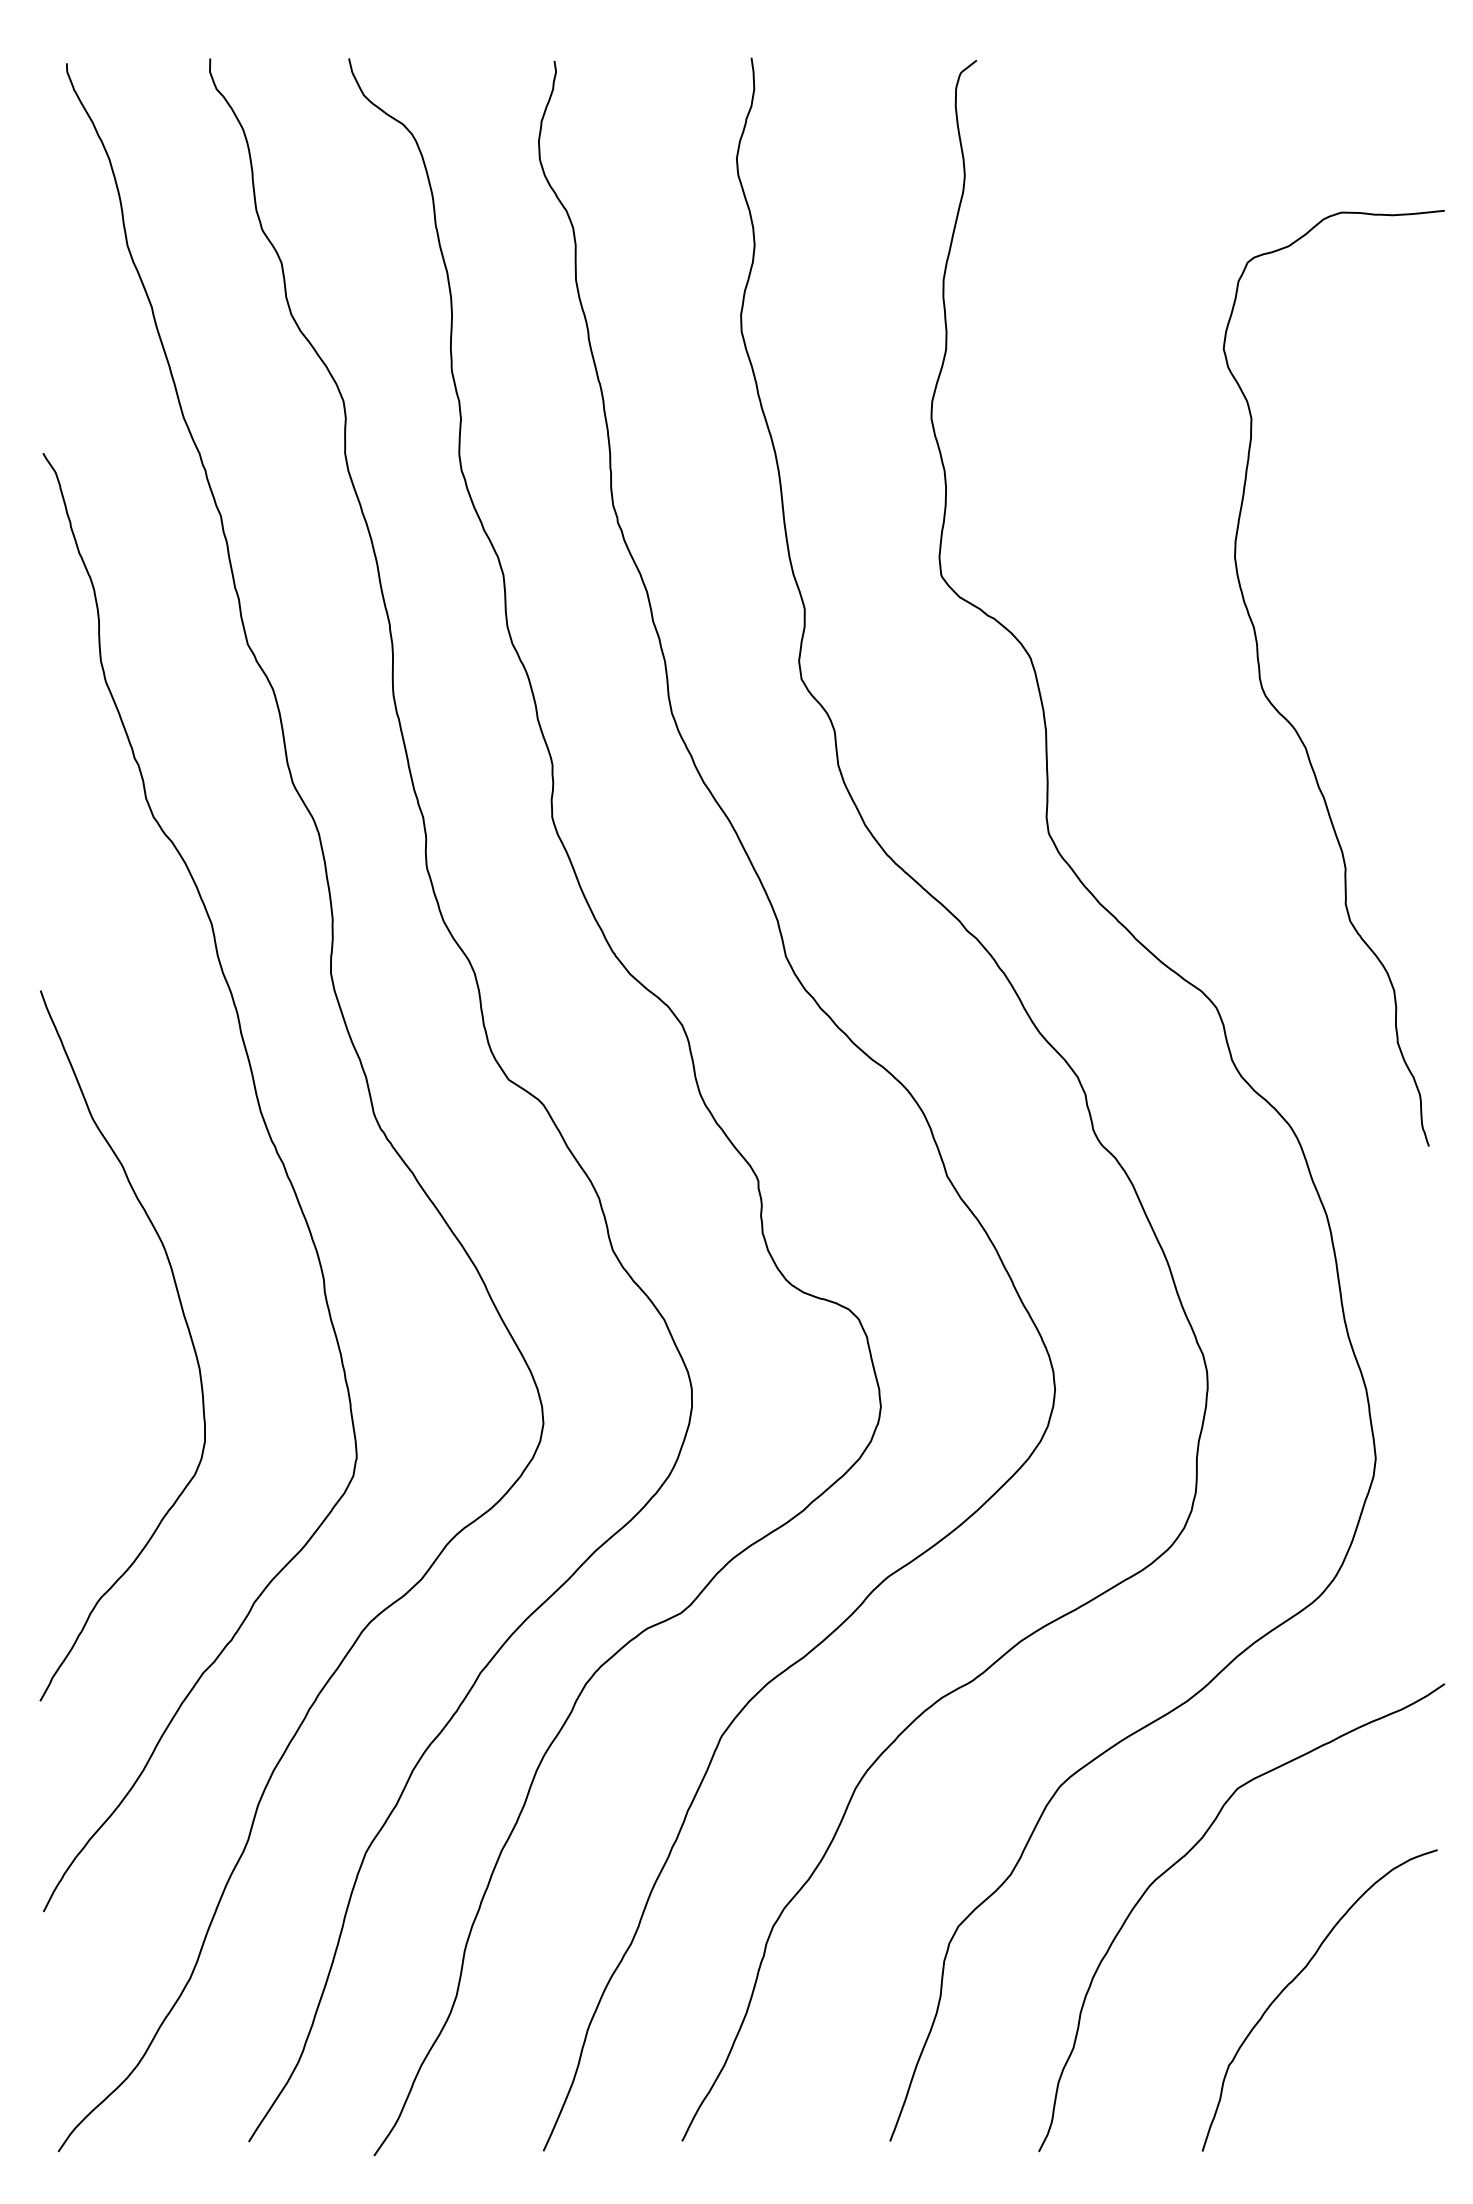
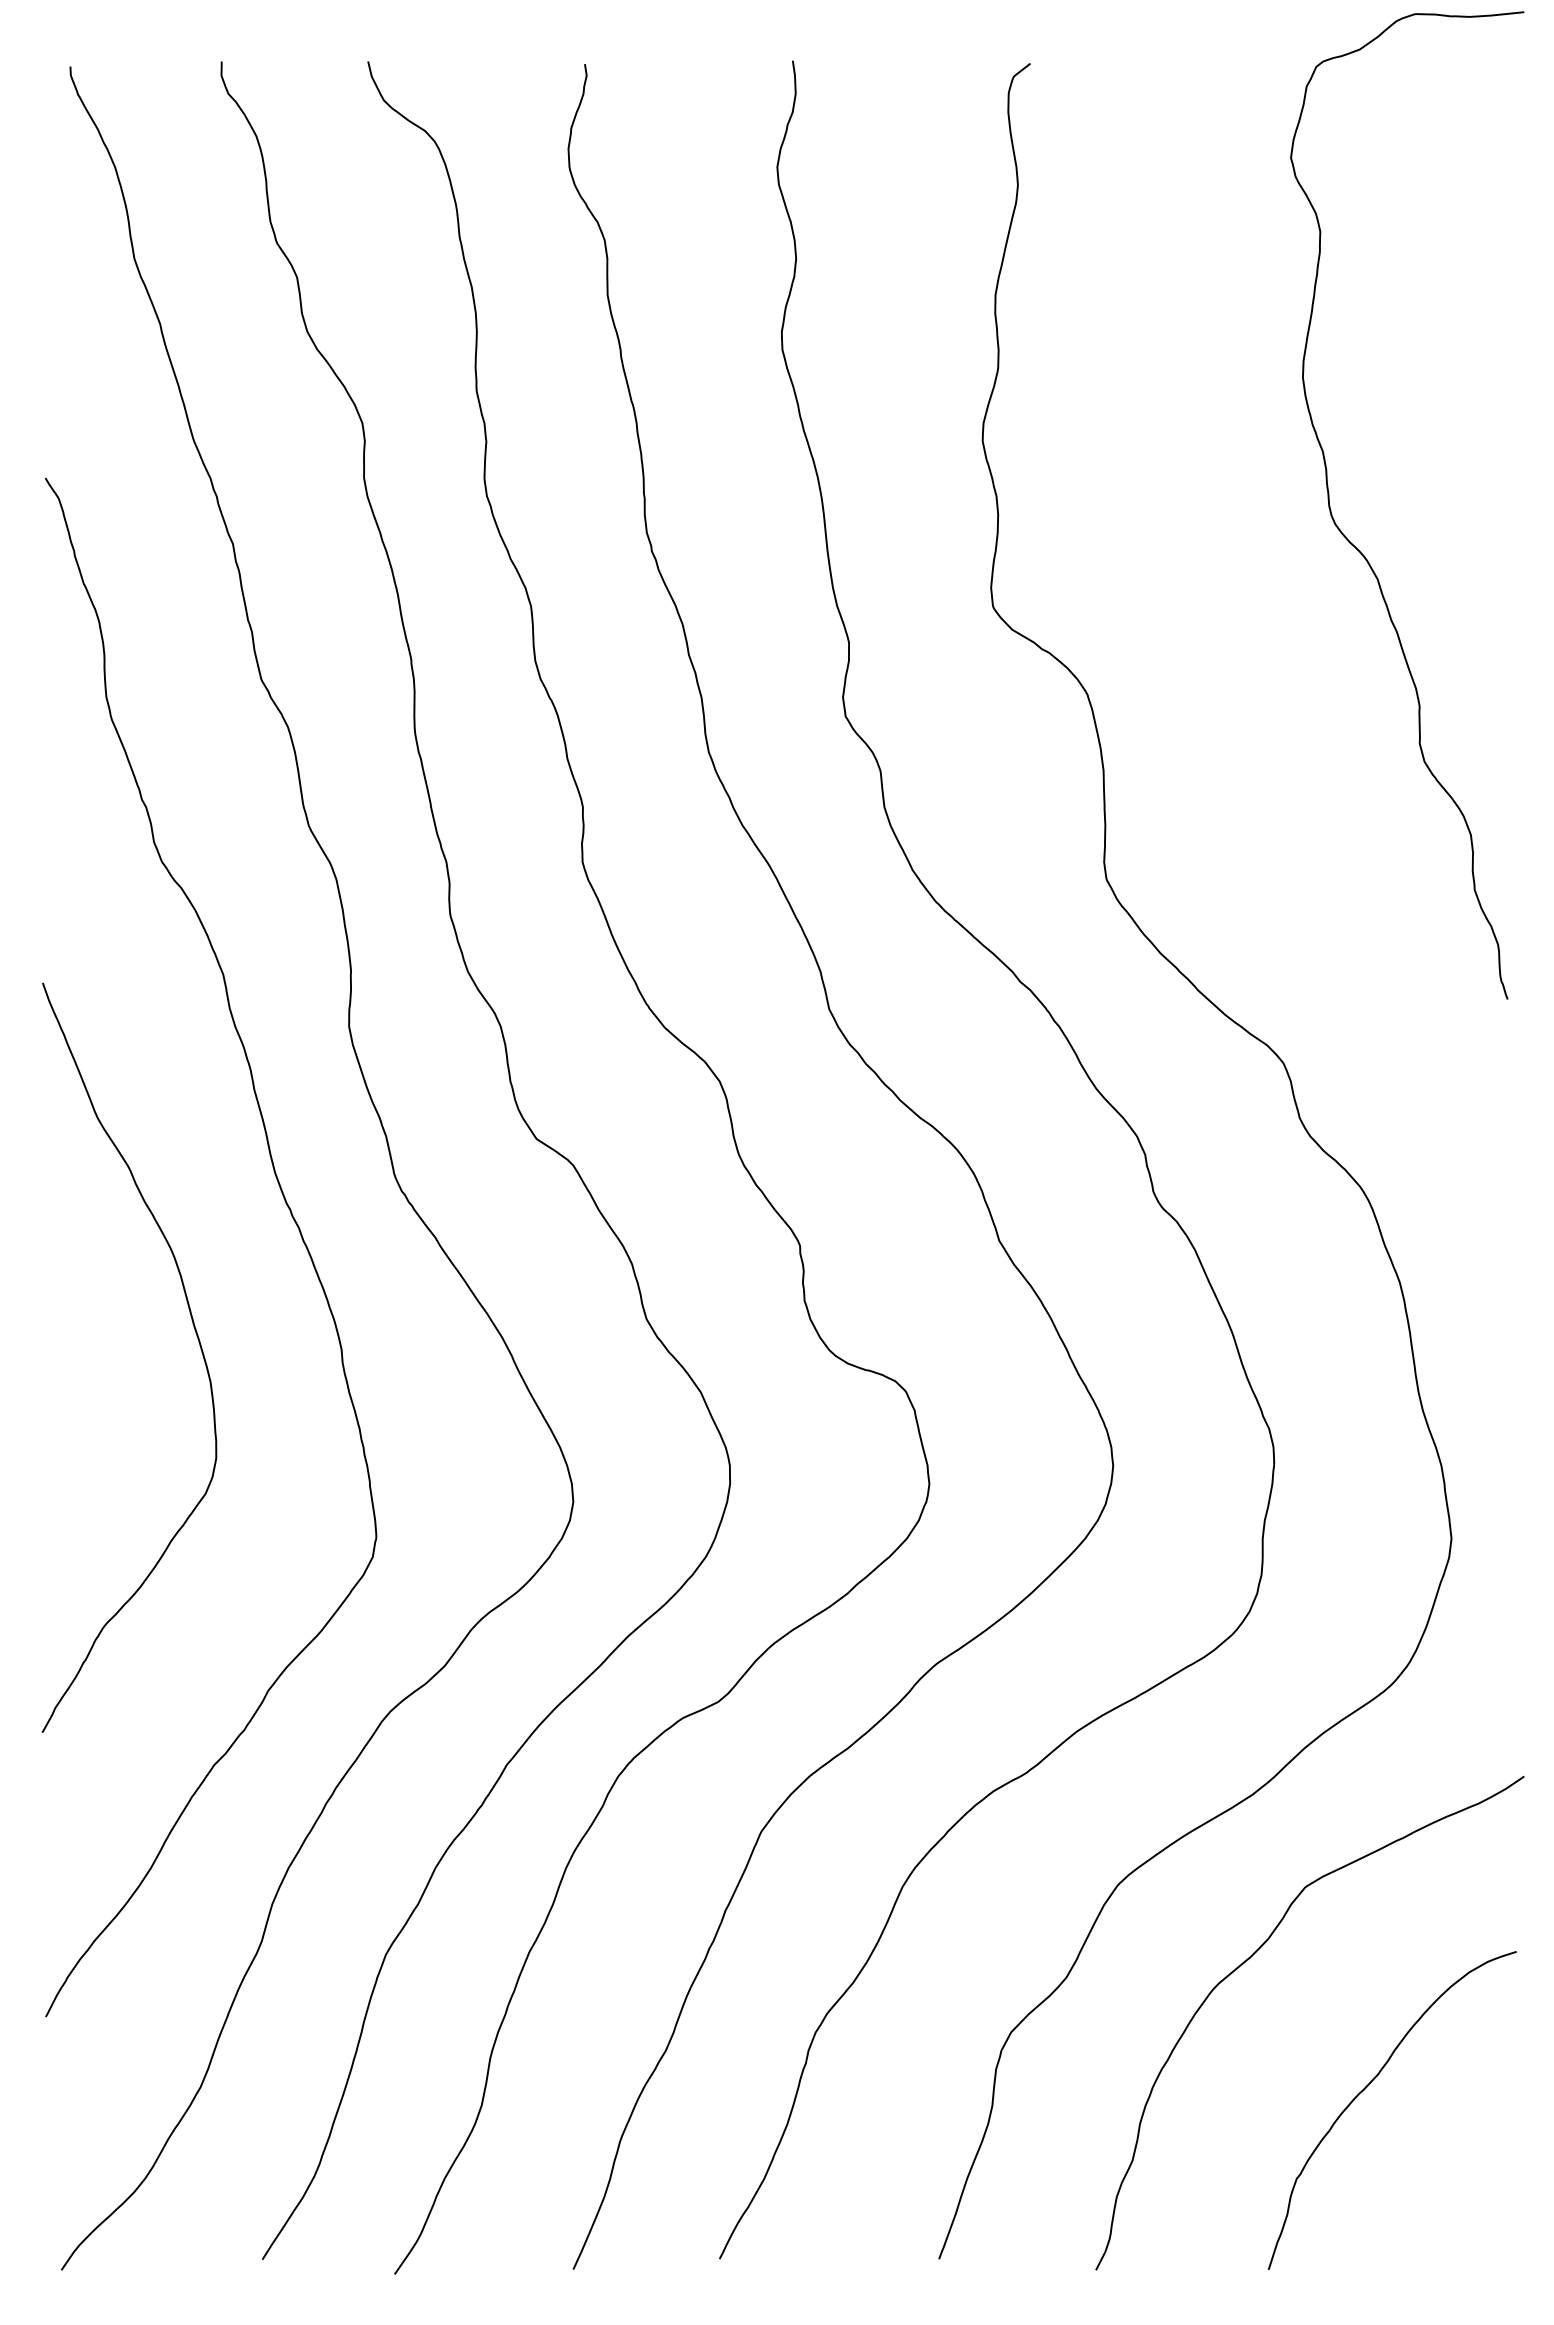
curve: (1289, 721) -> (1360, 551), moved
curve: (186, 1325) -> (196, 1336), moved

